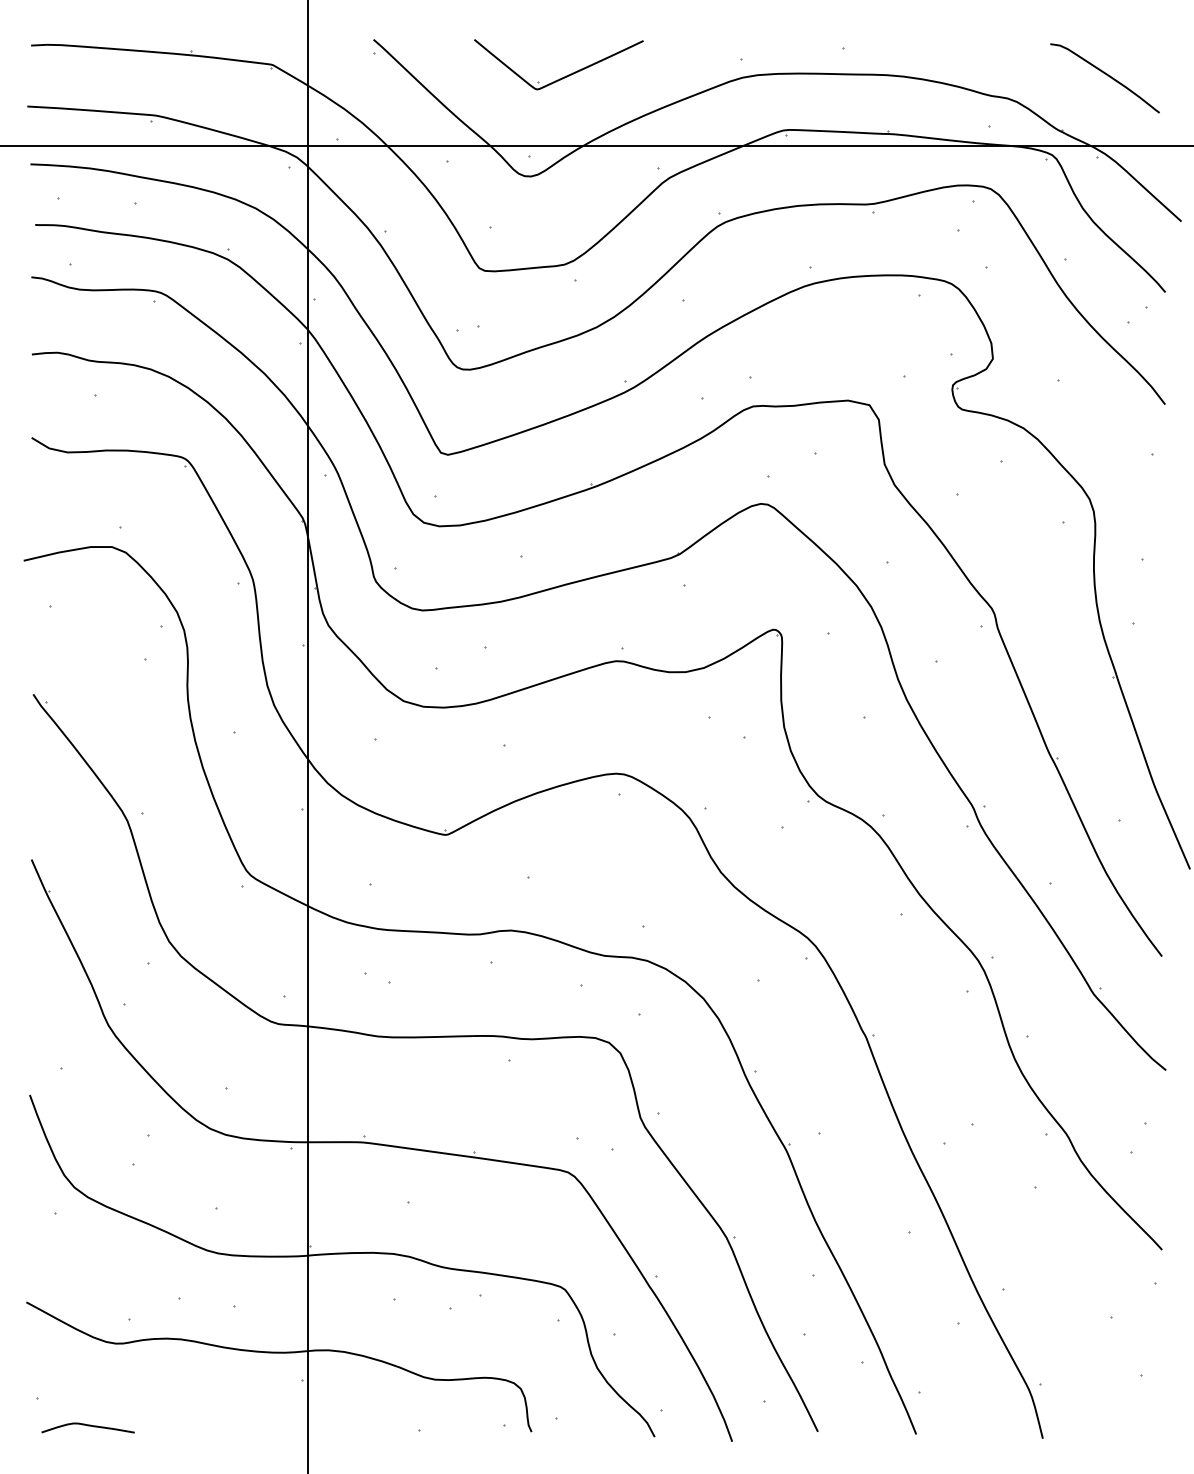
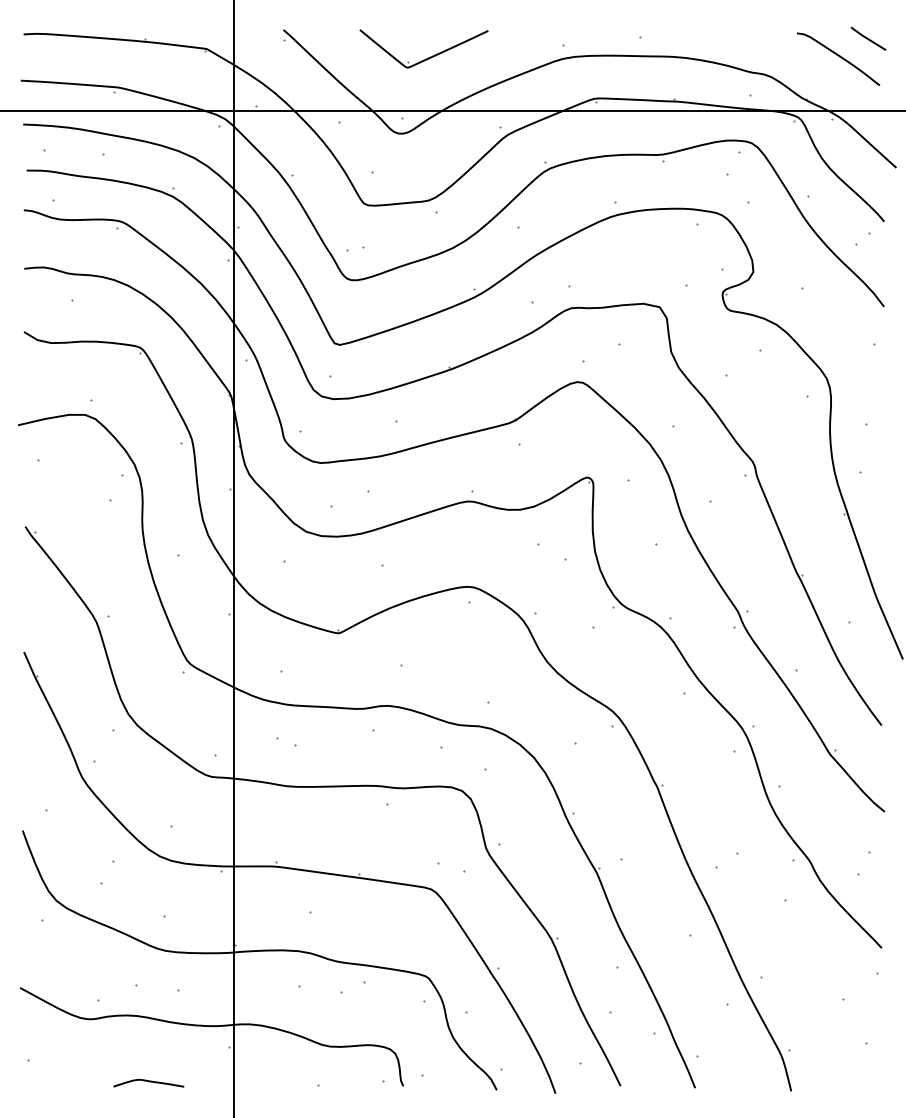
line: (1144, 50) -> (868, 38), added
curve: (87, 1426) -> (148, 1082), moved

